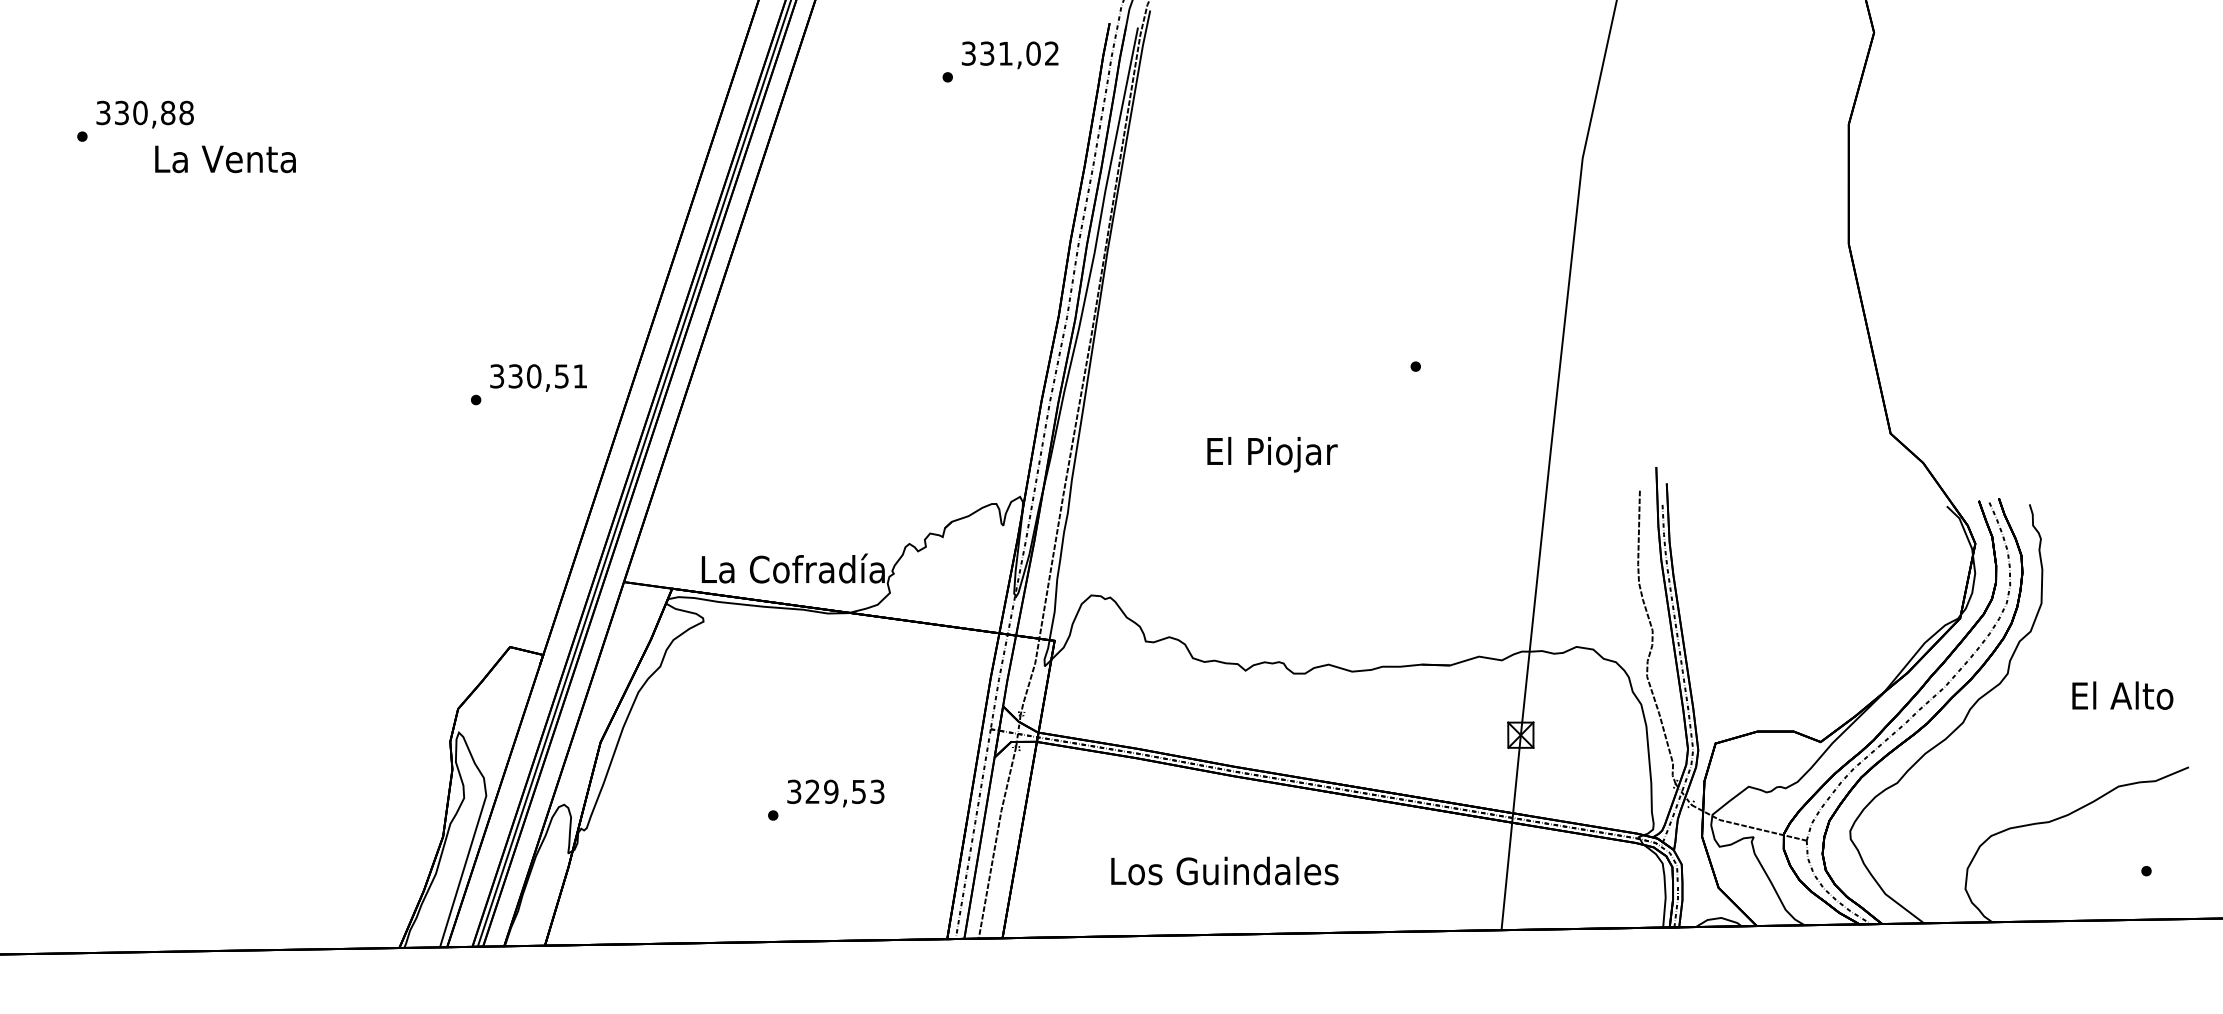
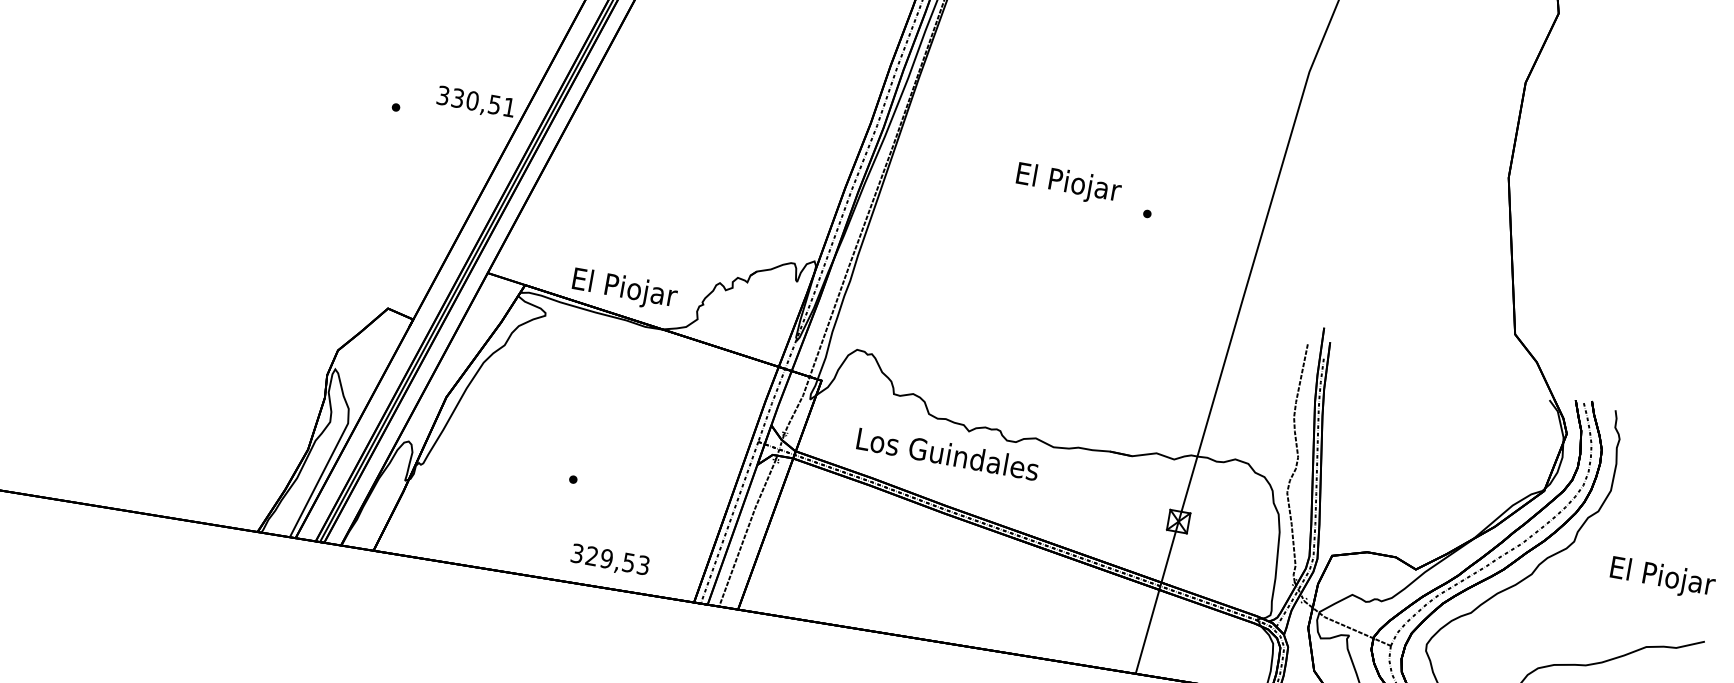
text: (538, 377) -> (475, 102), moved
text: (1272, 454) -> (1068, 184), moved
text: (792, 571) -> (623, 288), La Cofradía -> El Piojar
text: (2123, 699) -> (1662, 578), El Alto -> El Piojar
text: (835, 793) -> (609, 560), moved
text: (1224, 870) -> (947, 453), moved

